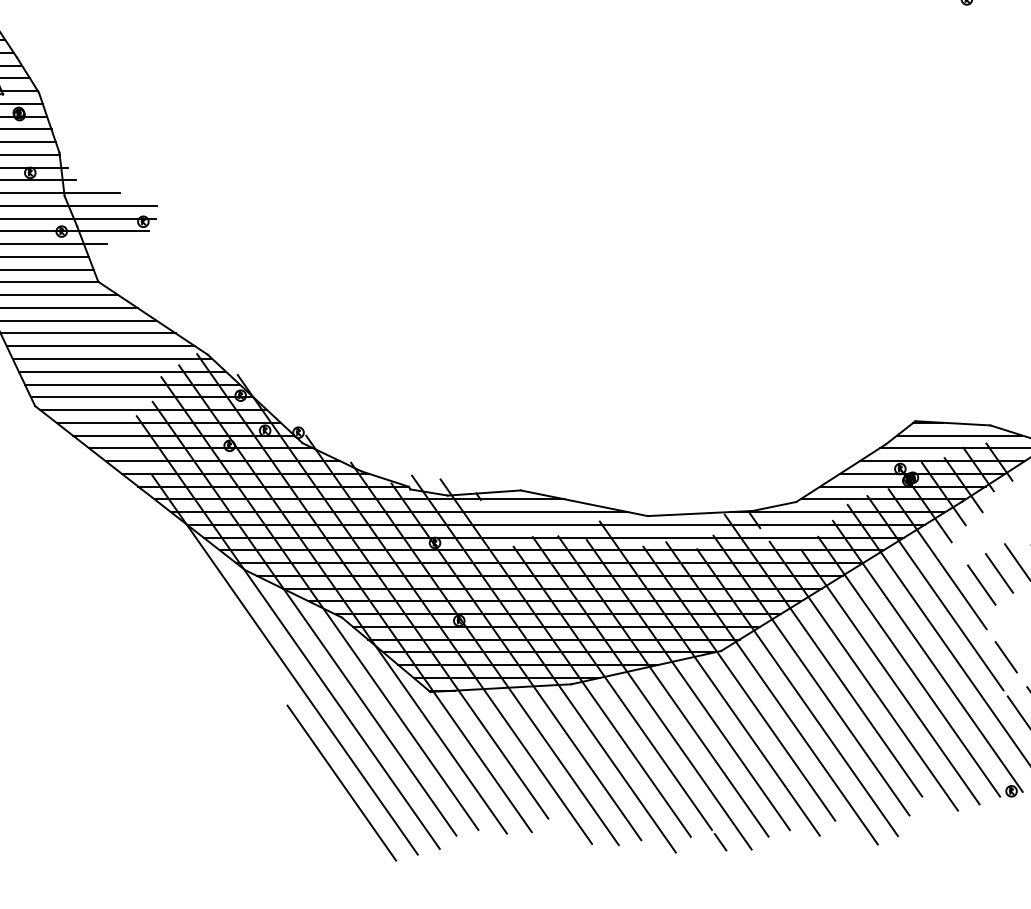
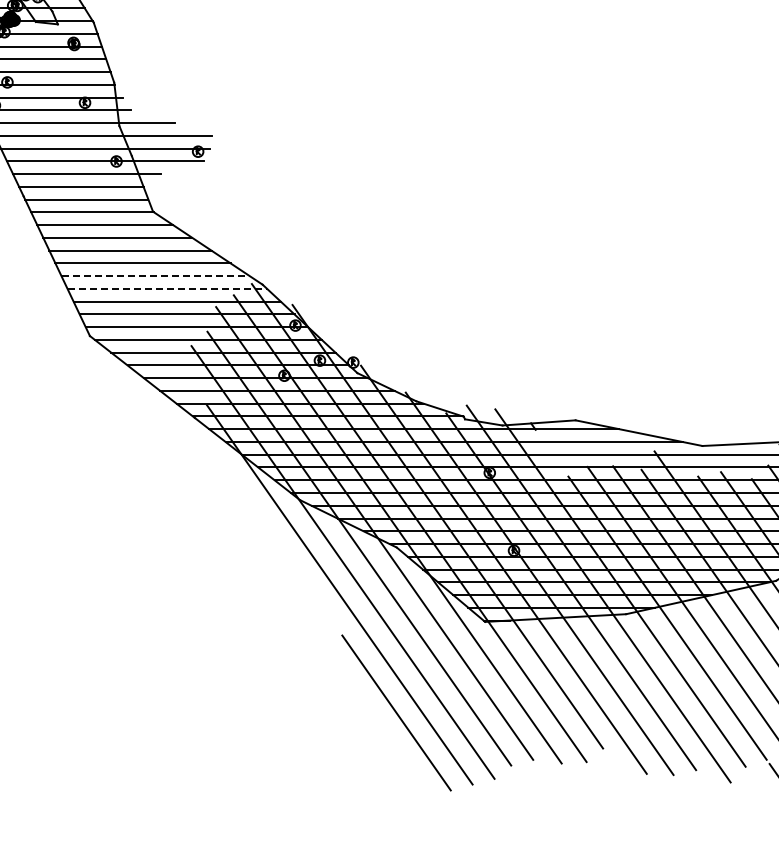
line: (101, 346) -> (156, 276), solid -> dashed
line: (112, 359) -> (167, 289), solid -> dashed

